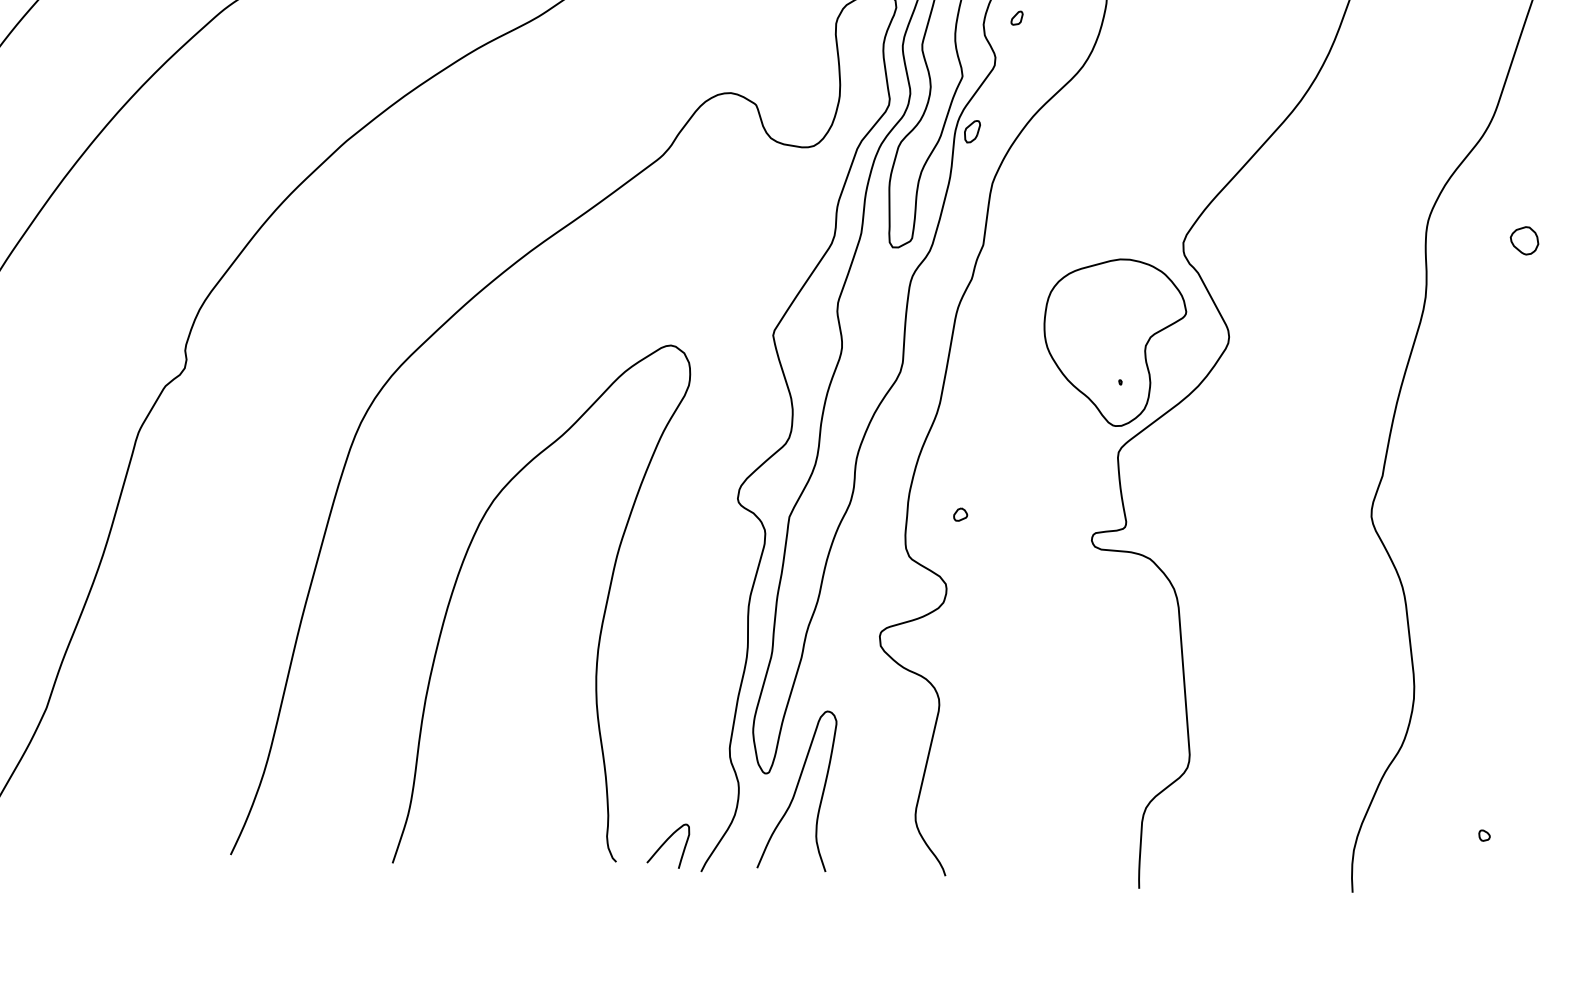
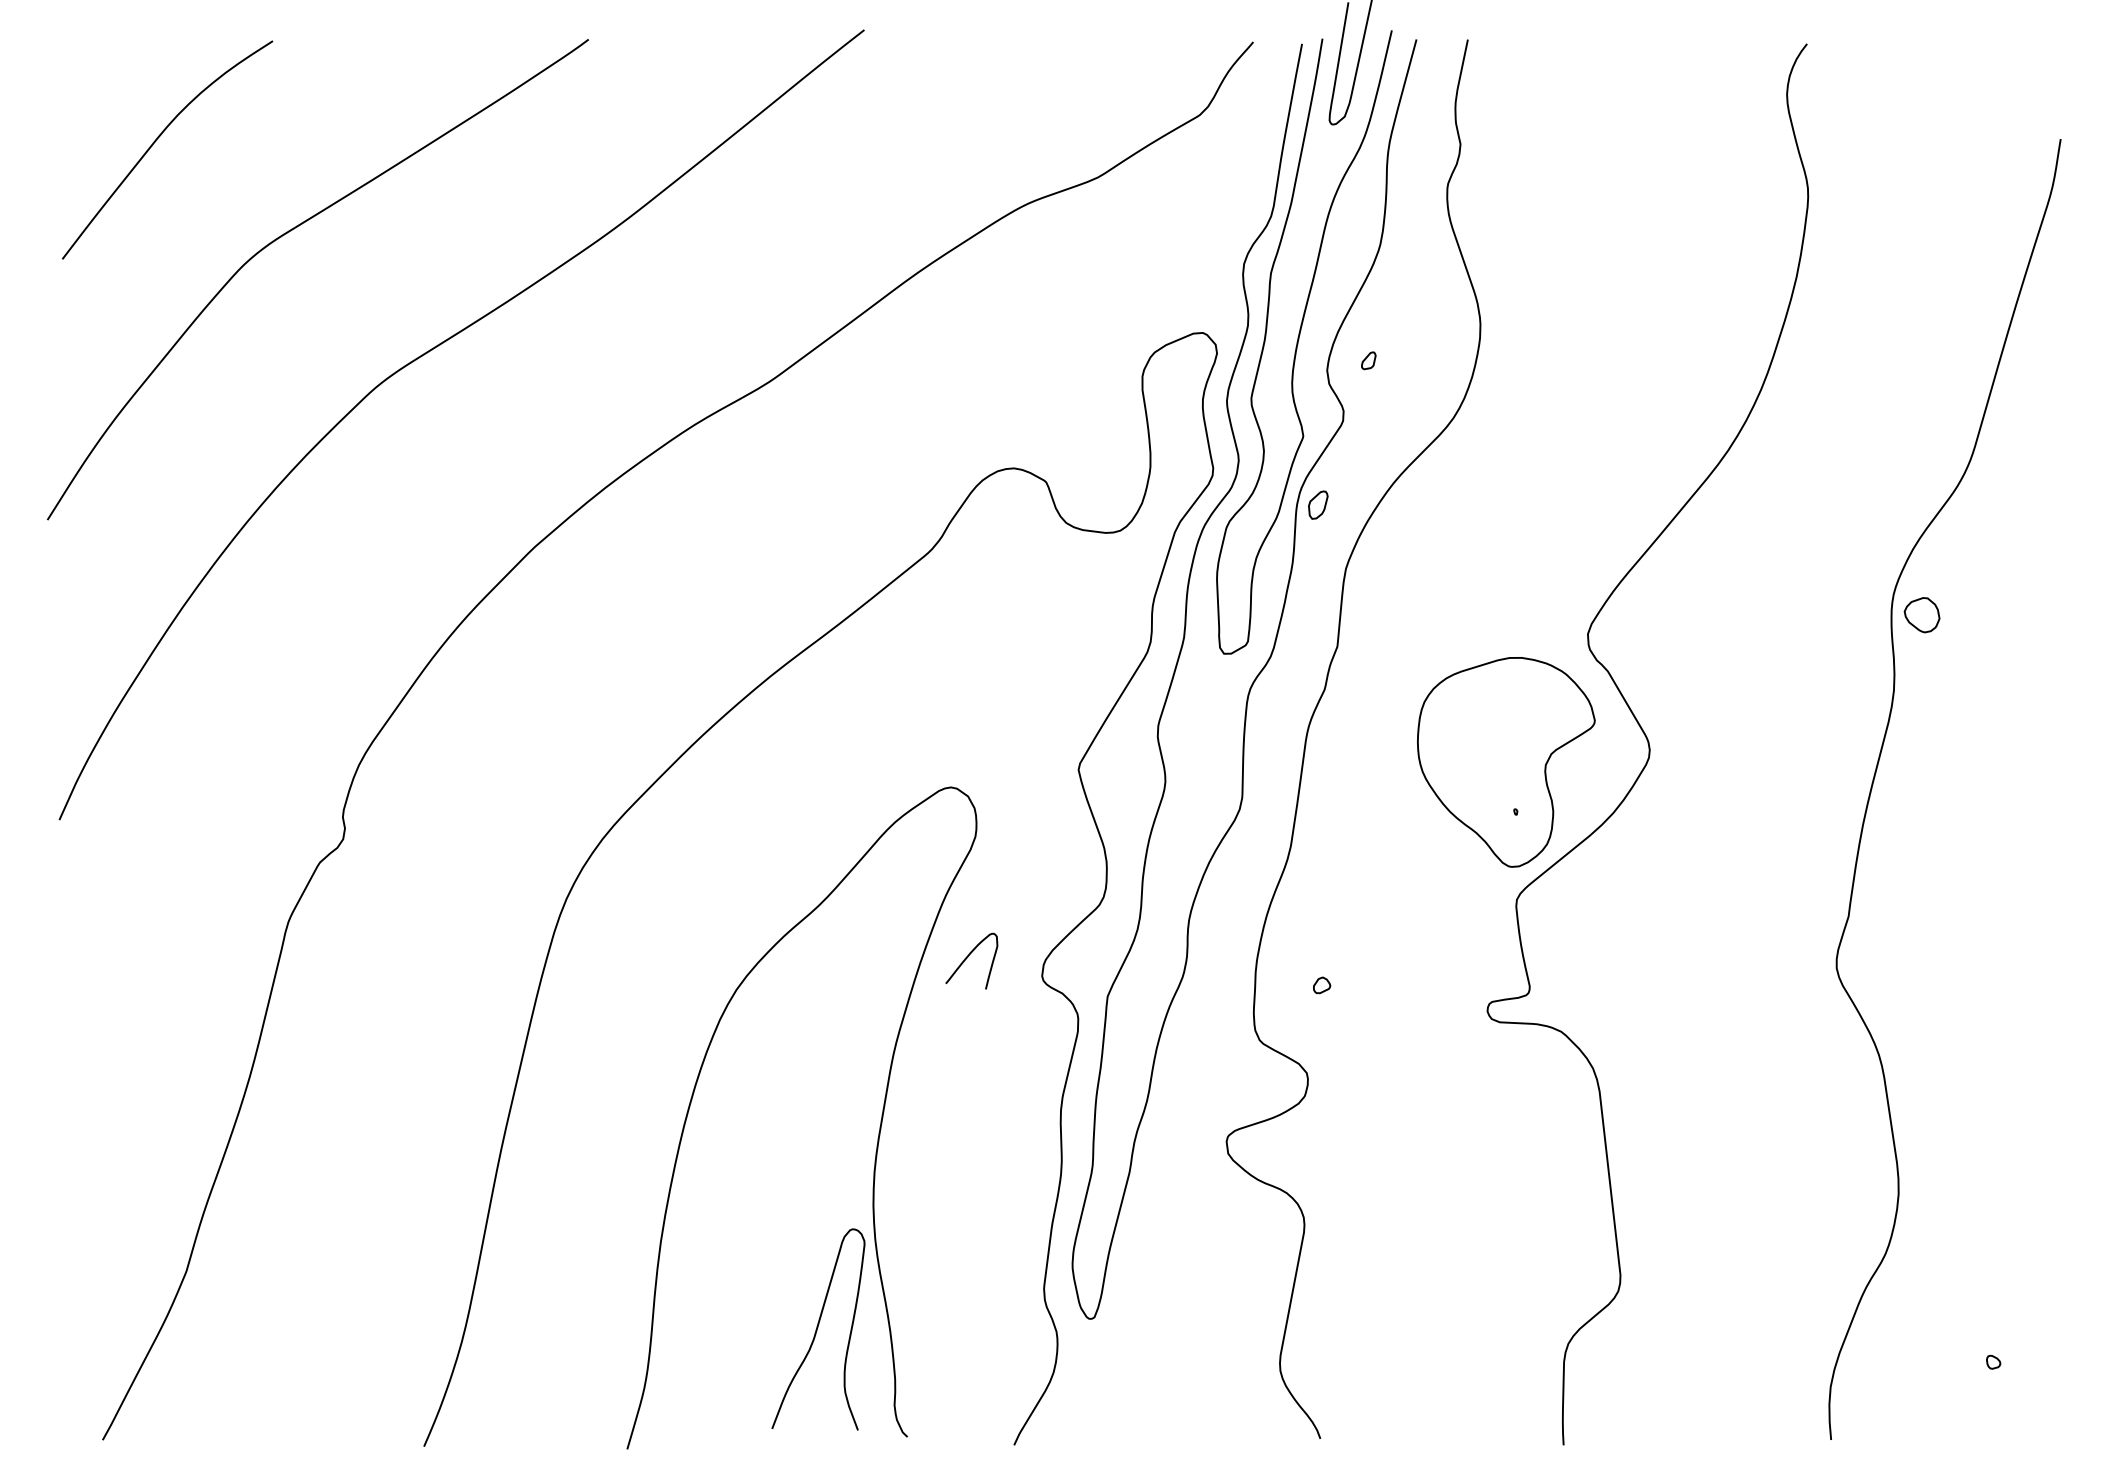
part: (1524, 241) -> (1921, 615), moved
curve: (796, 790) -> (817, 1329), moved
curve: (665, 842) -> (968, 957), moved

